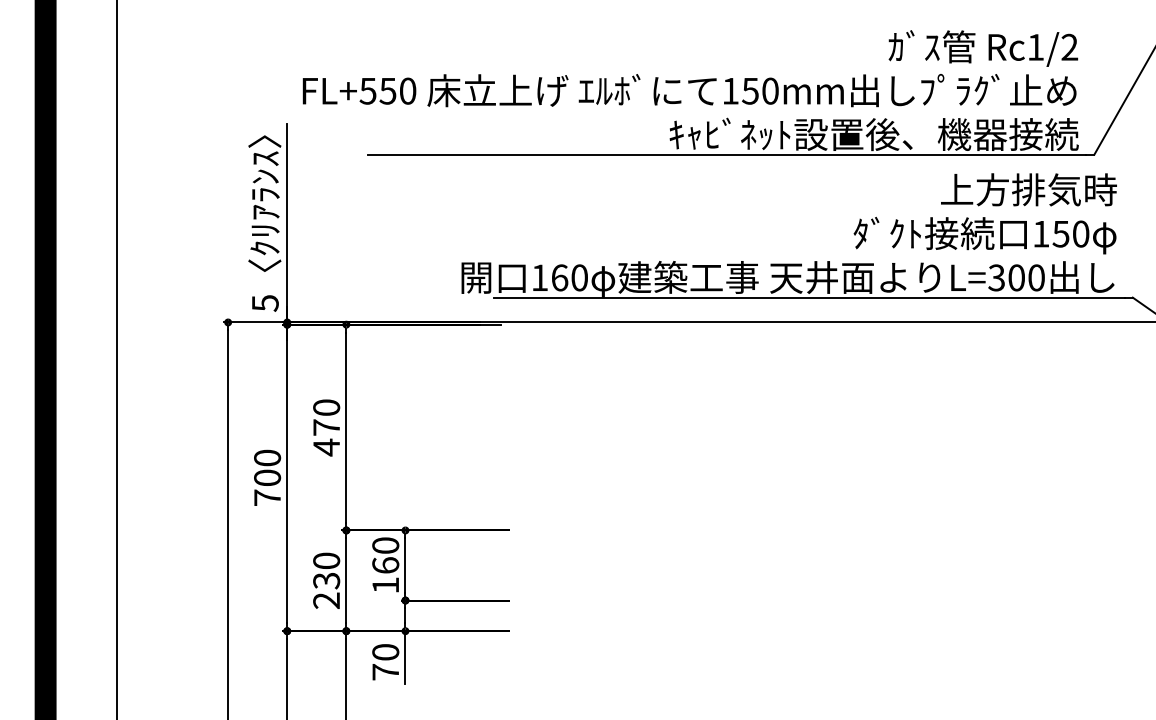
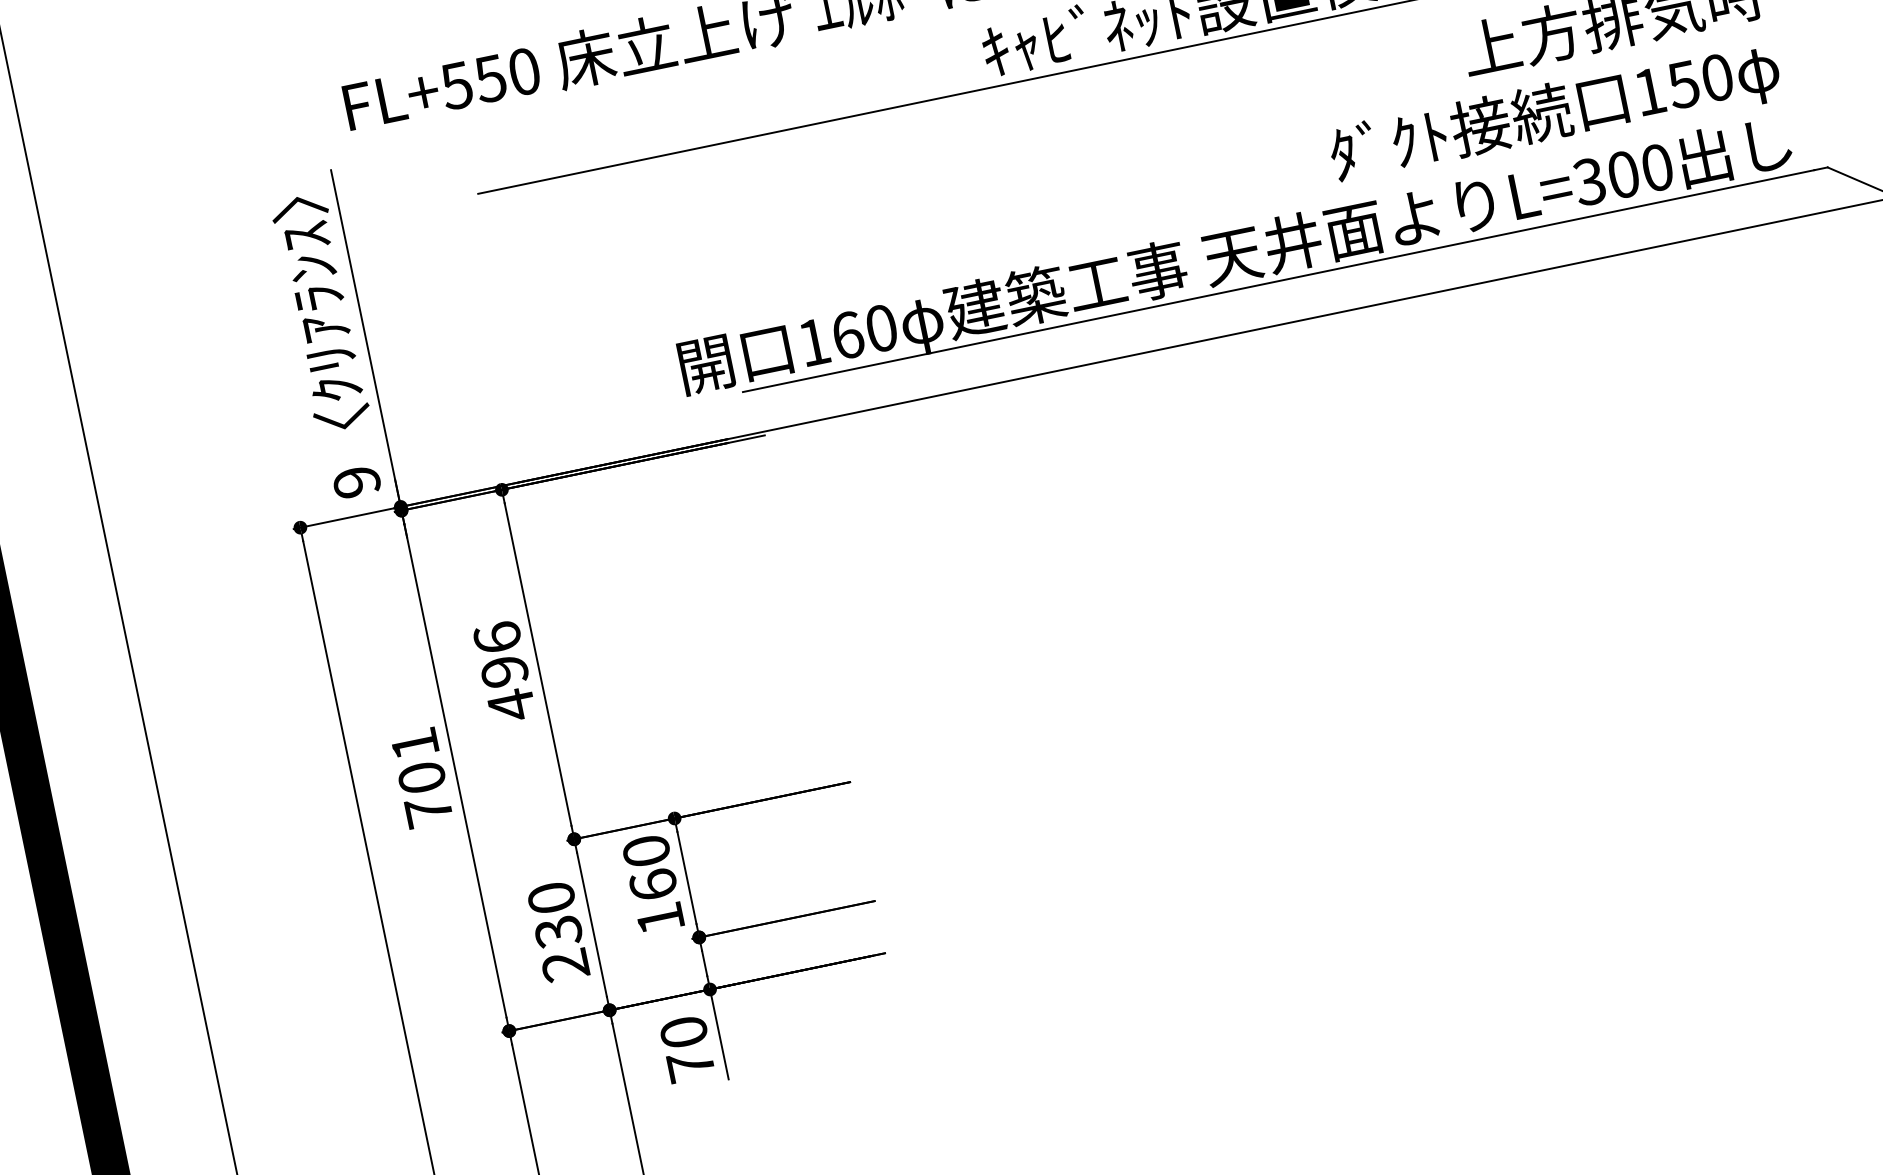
text: (264, 303) -> (355, 482), 5 -> 9
text: (326, 417) -> (500, 654), 470 -> 496
text: (267, 457) -> (414, 743), 700 -> 701

